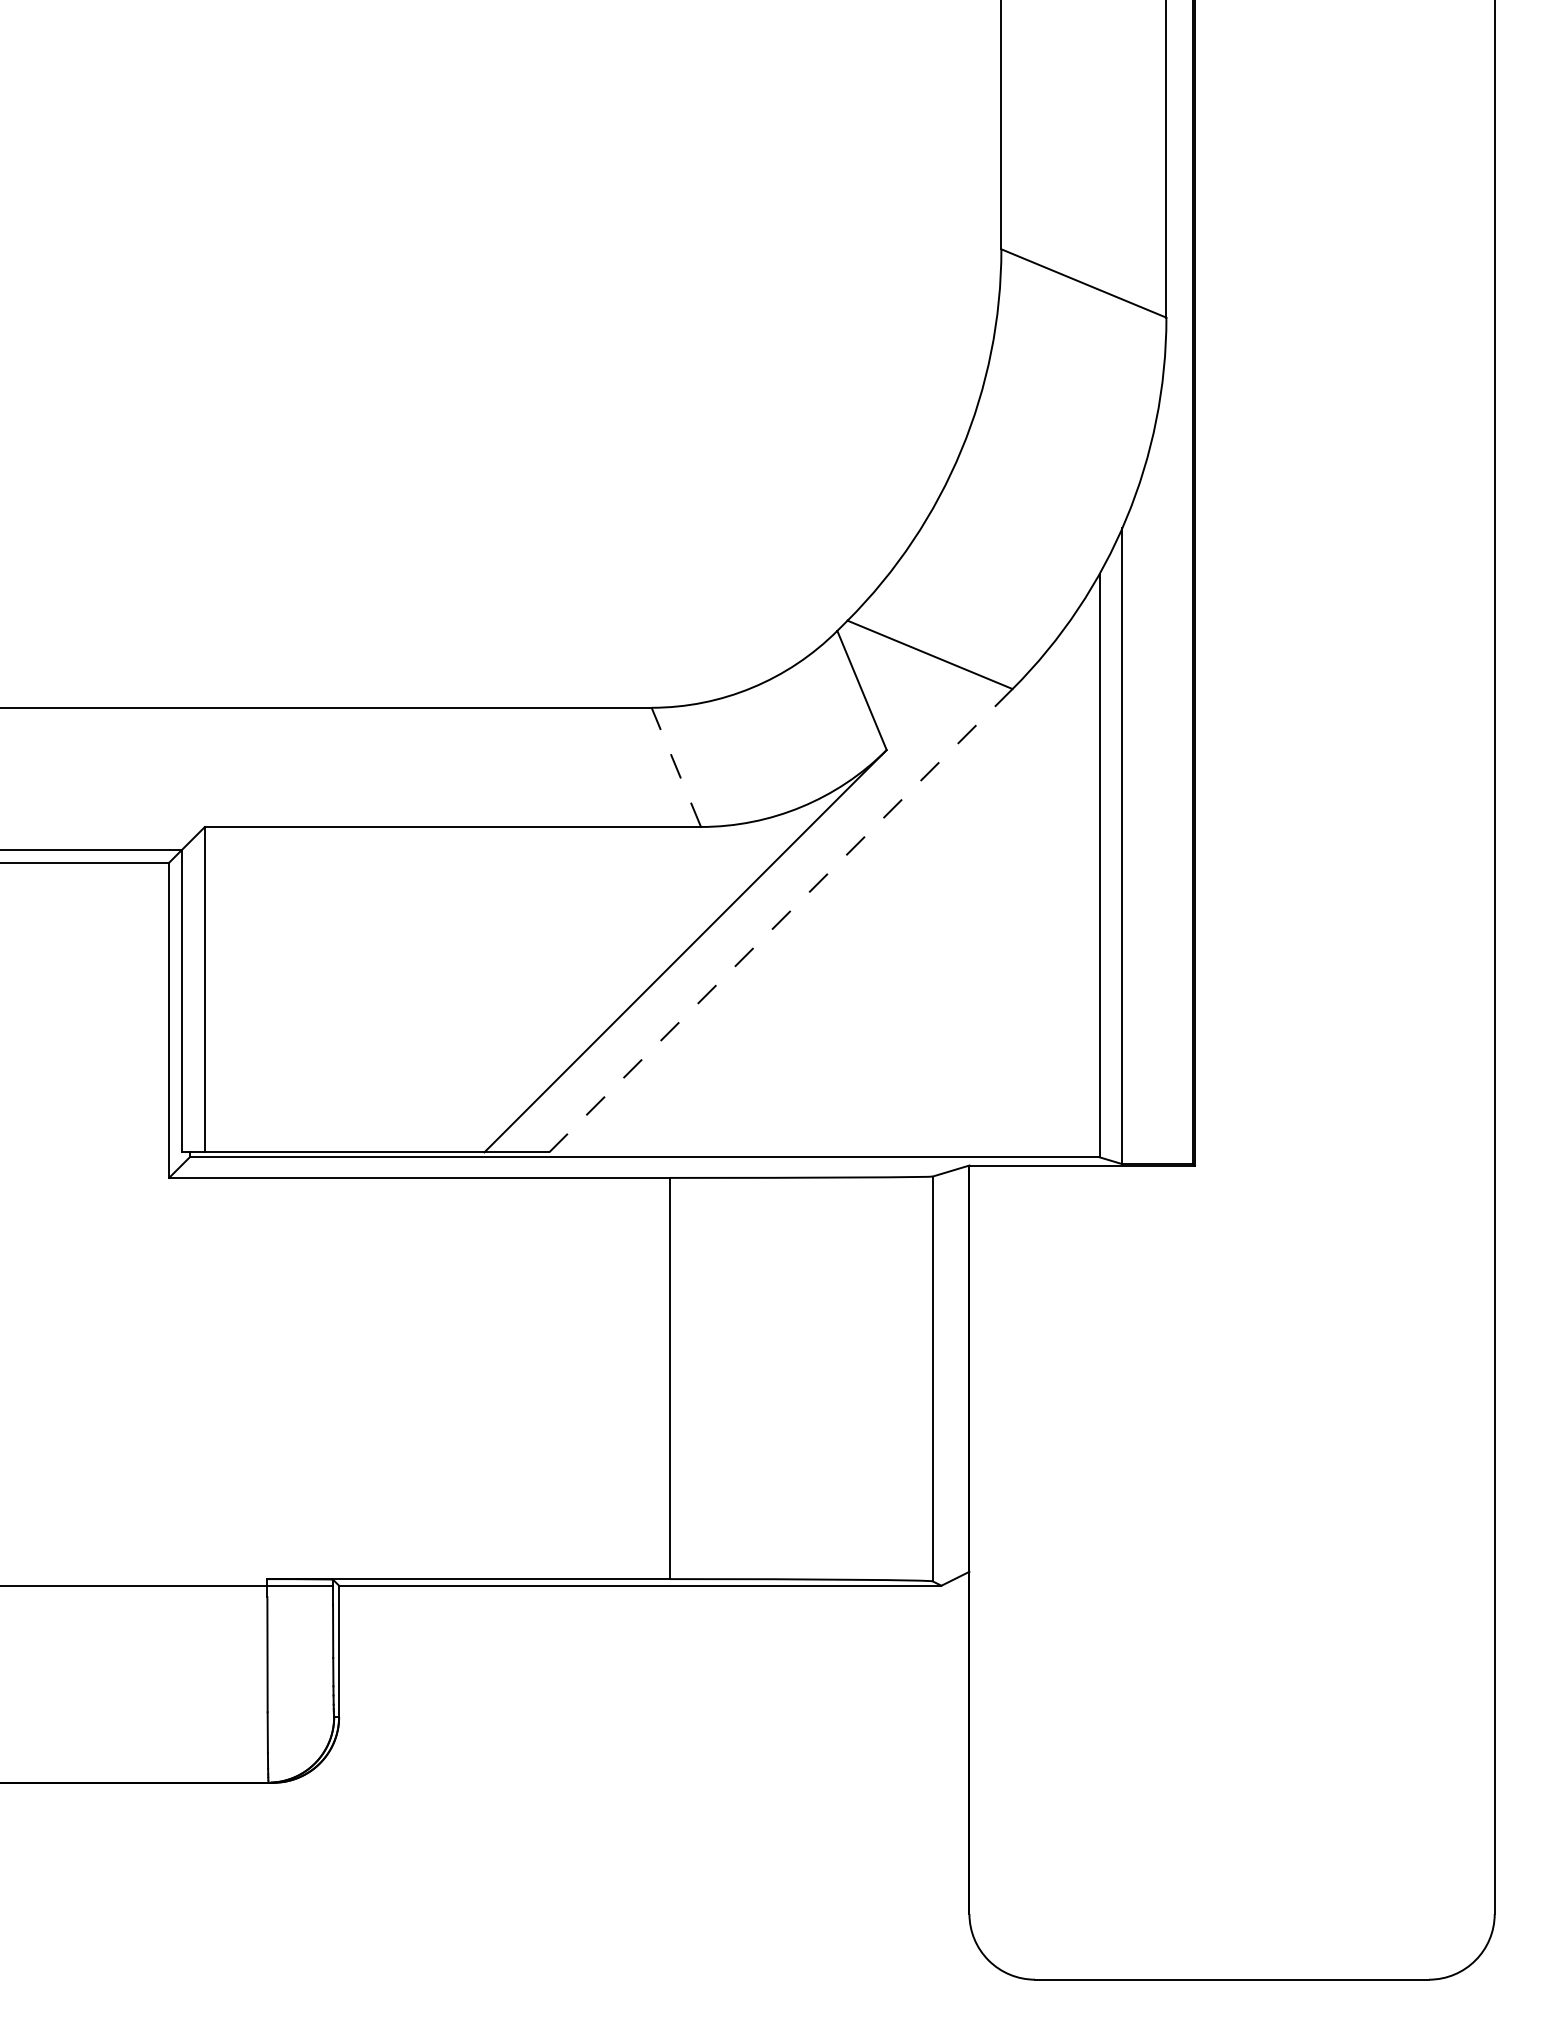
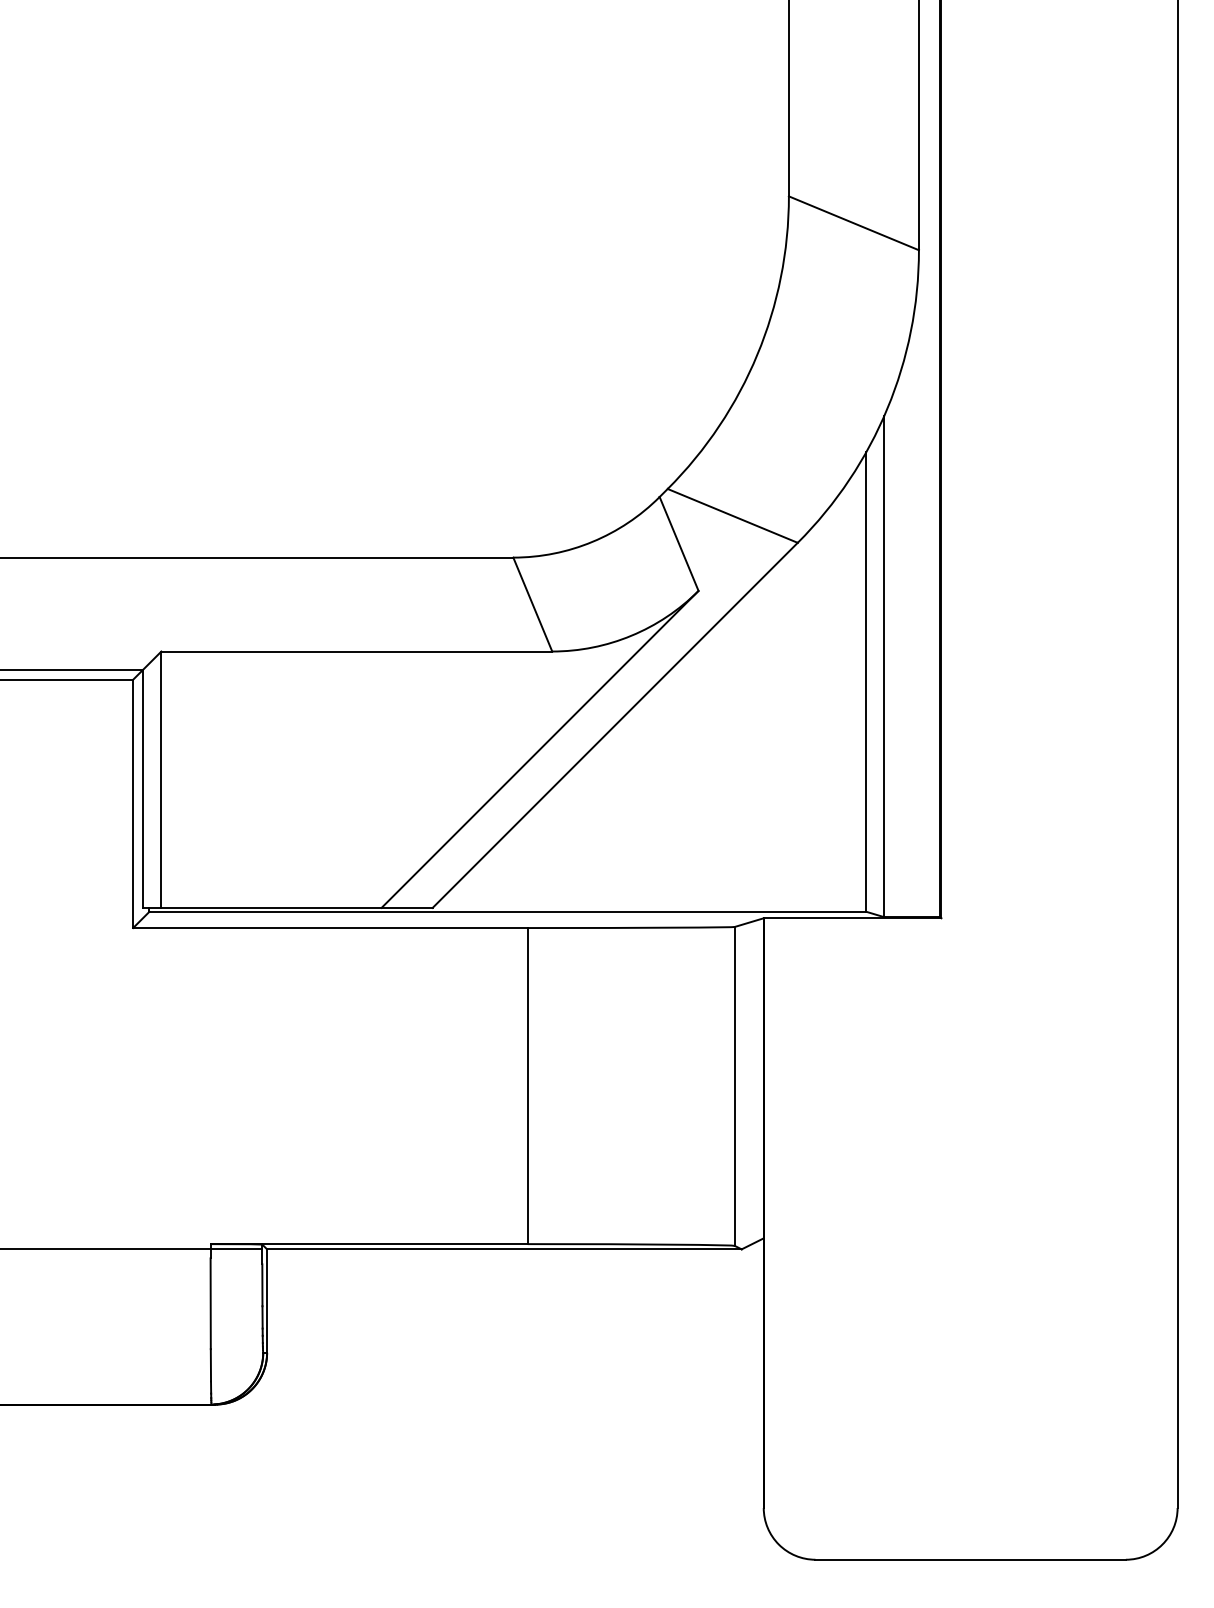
line: (675, 767) -> (532, 604), dashed -> solid
line: (781, 920) -> (615, 725), dashed -> solid

